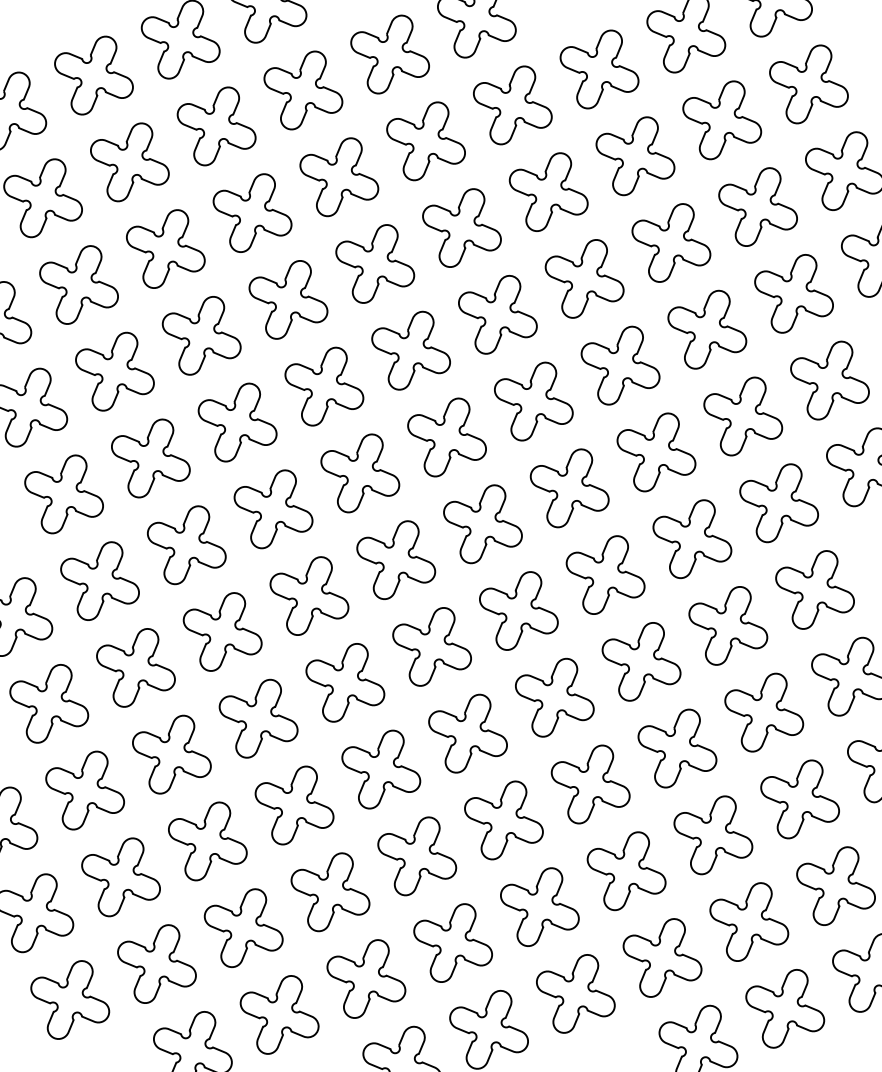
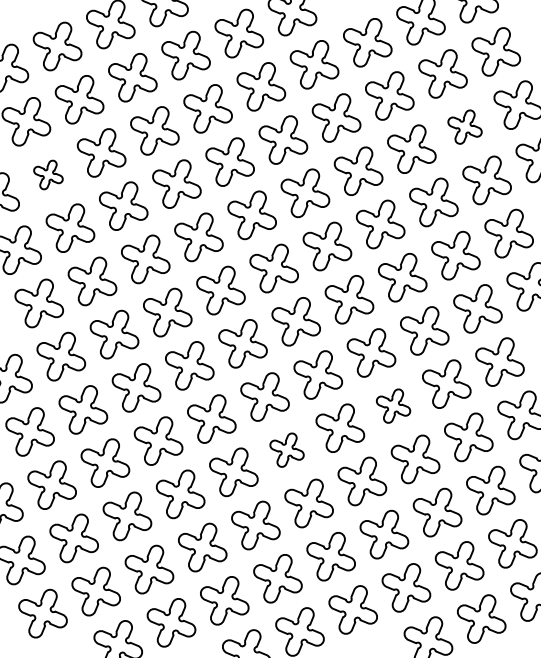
part: (757, 205) -> (464, 126), size x0.7
part: (79, 284) -> (48, 174), size x0.6
part: (641, 660) -> (393, 405), size x0.7
part: (467, 732) -> (286, 449), size x0.7

